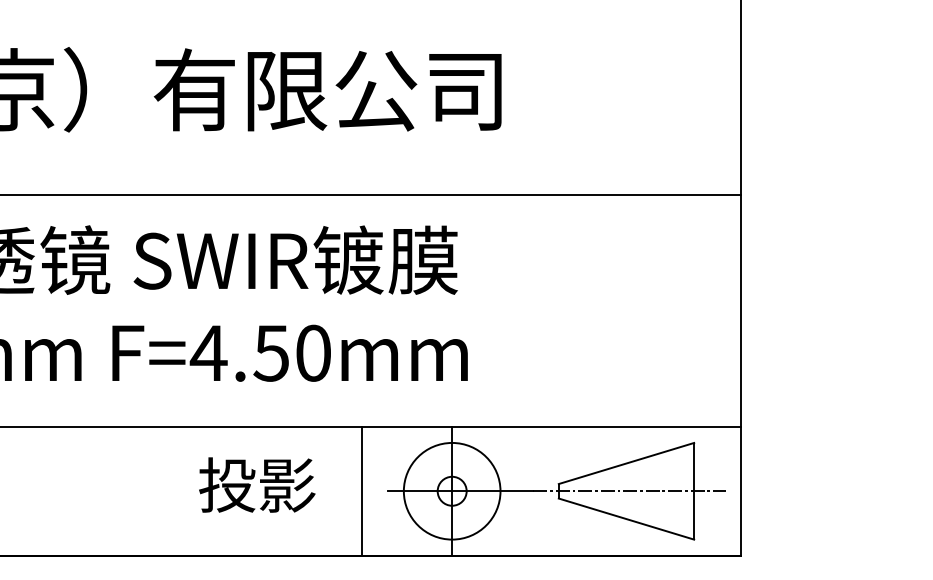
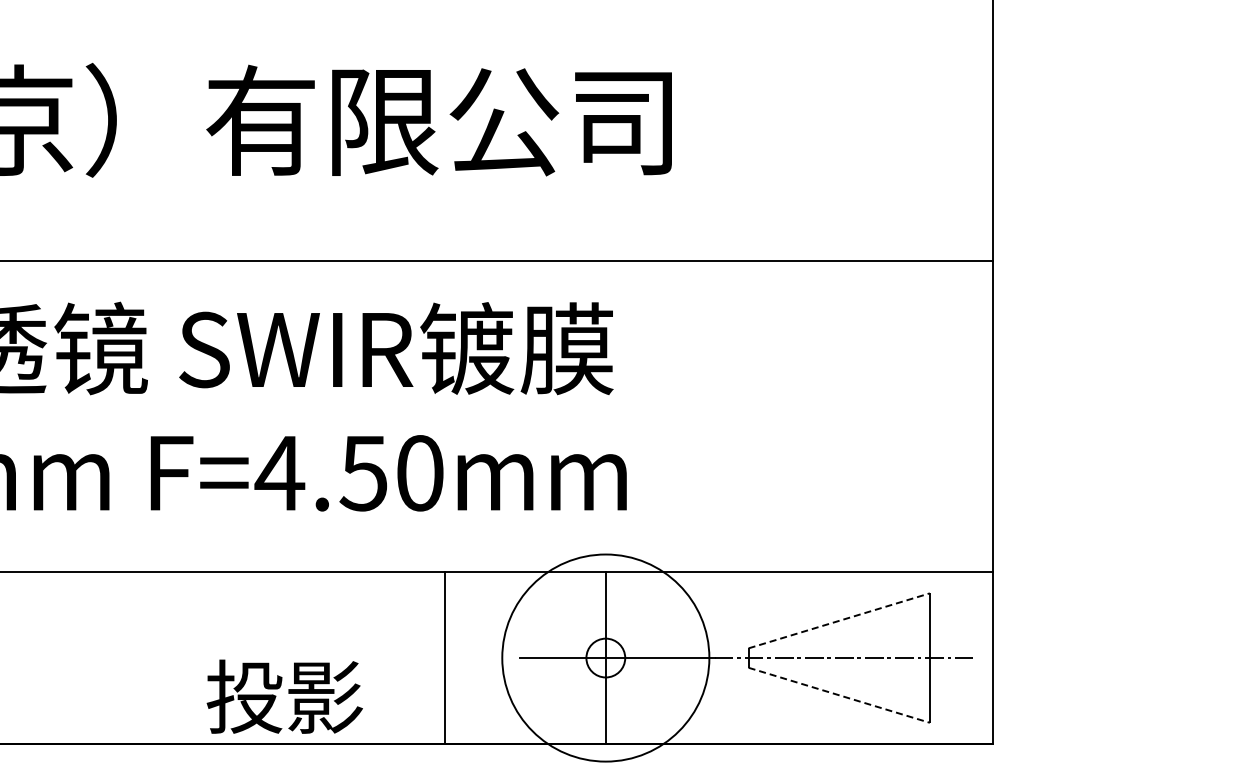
line: (626, 463) -> (839, 620), solid -> dashed
text: (257, 484) -> (284, 696), moved
line: (361, 490) -> (444, 657), moved
circle: (451, 490) -> (605, 657), size x1.6
line: (626, 519) -> (839, 695), solid -> dashed

